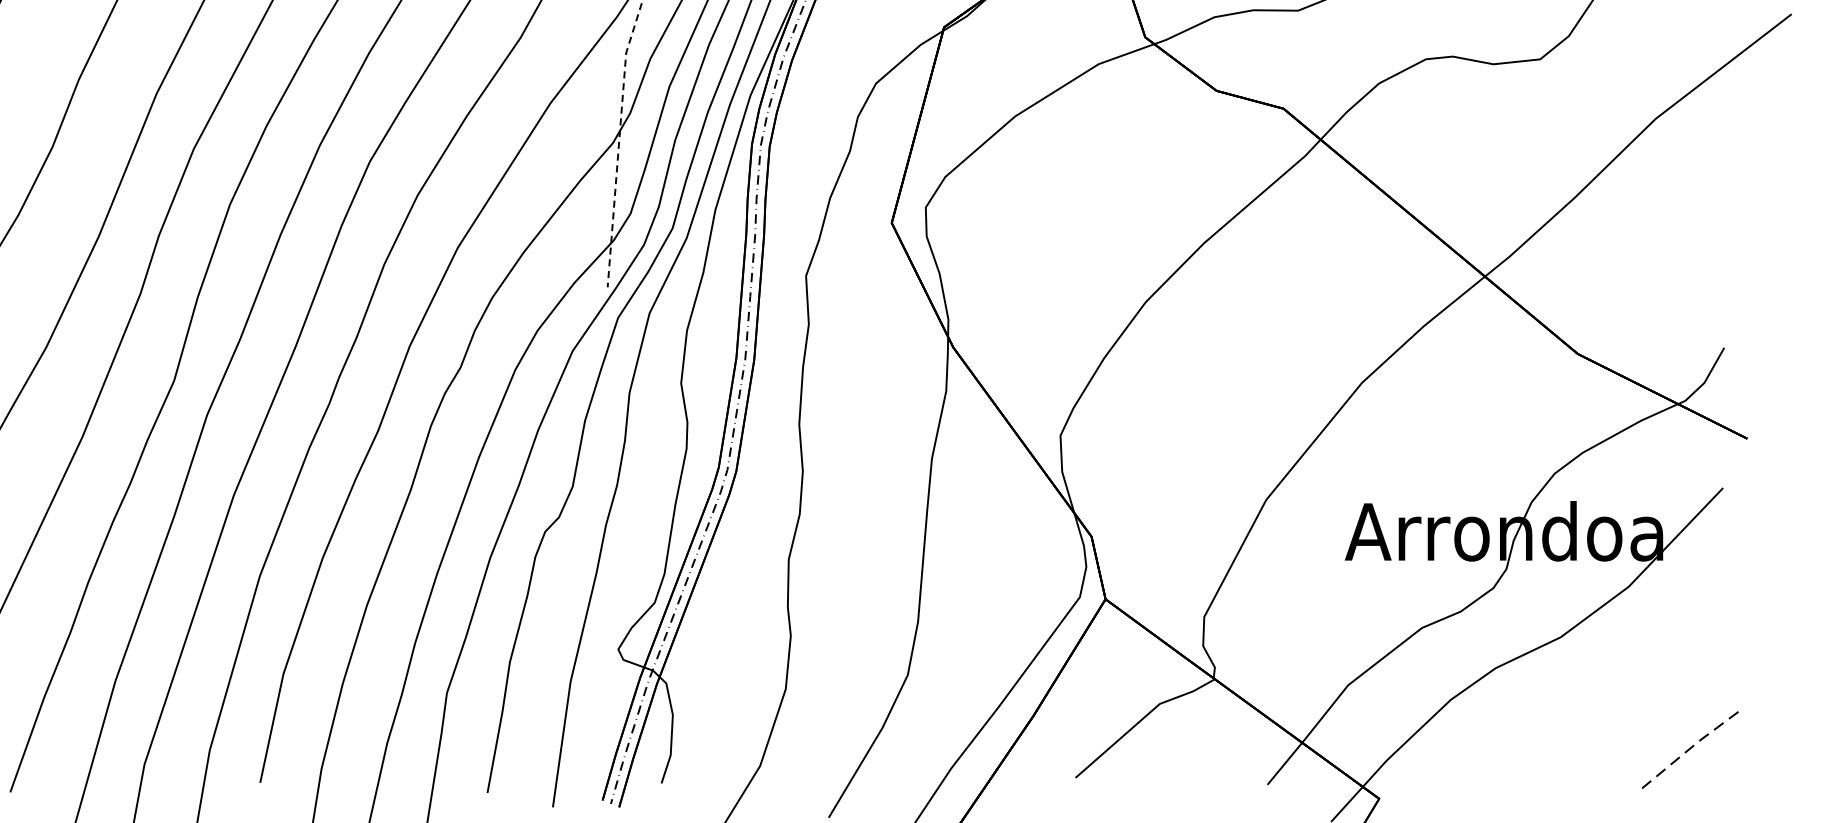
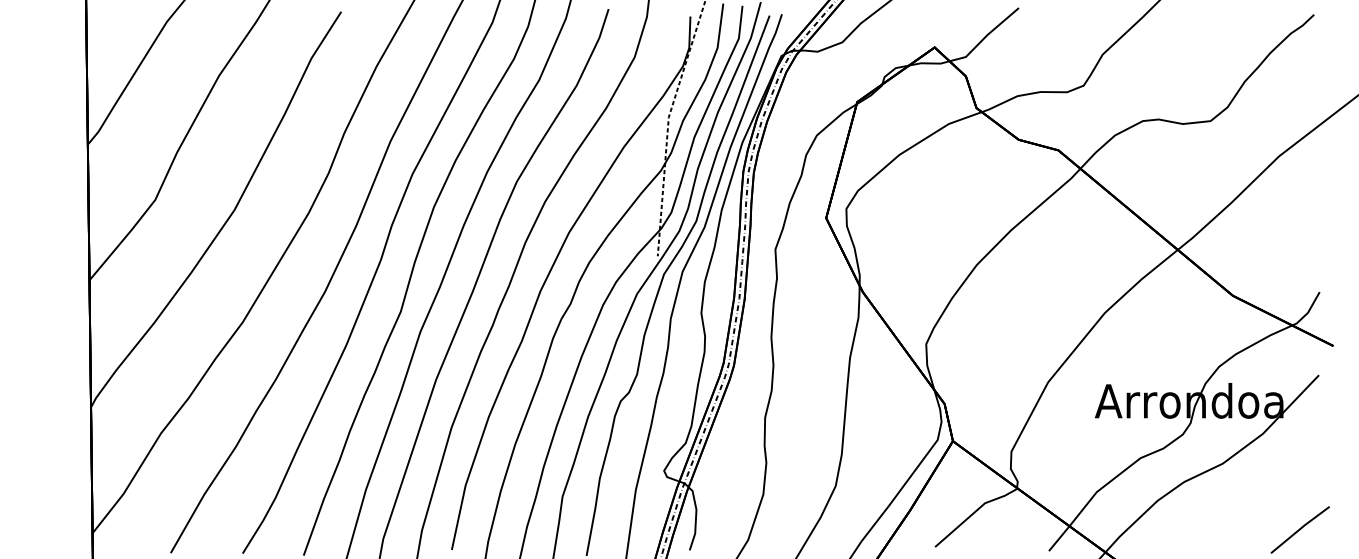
line: (1691, 746) -> (1300, 528), dashed -> solid

